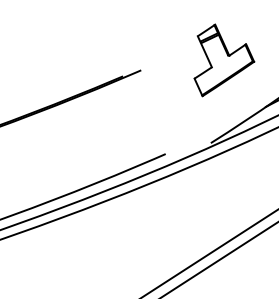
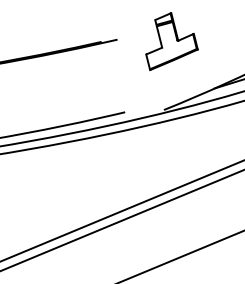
part: (221, 57) -> (171, 41), moved

